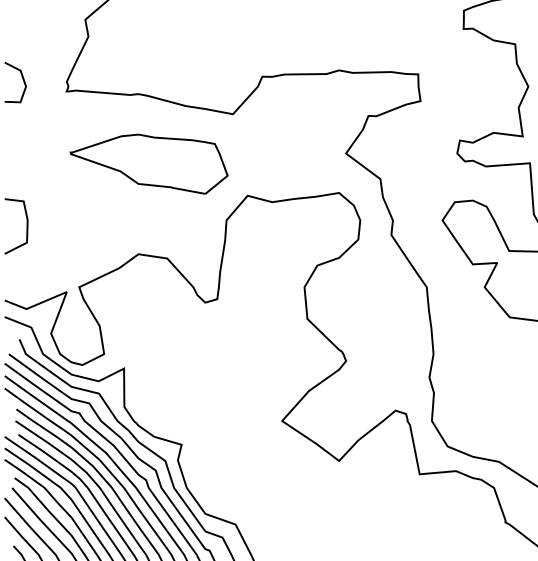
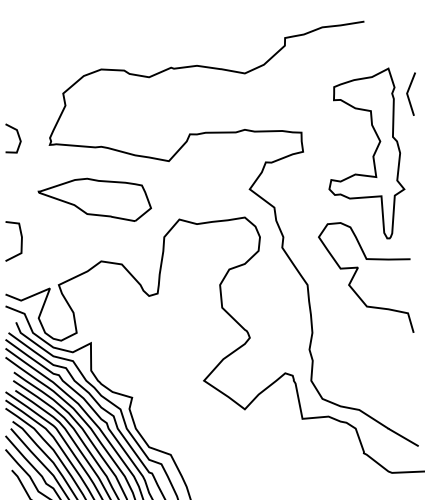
part: (148, 163) -> (94, 199), moved

